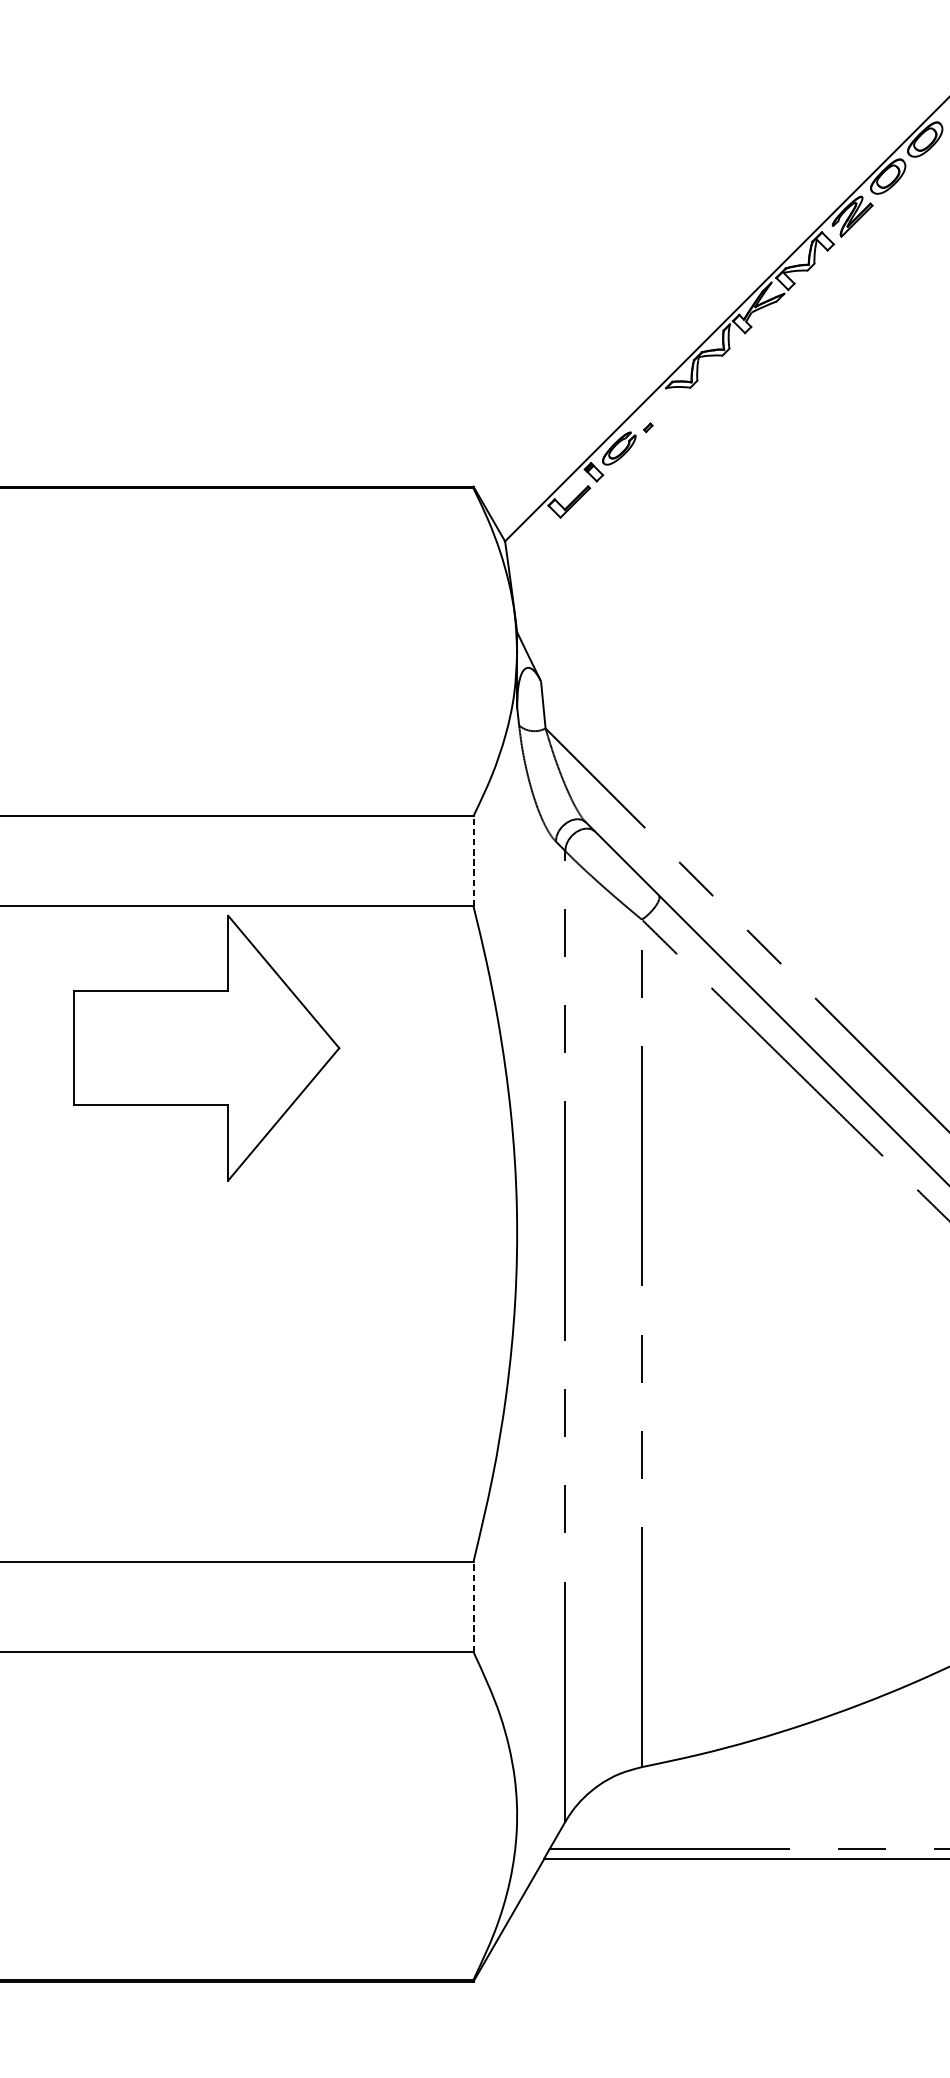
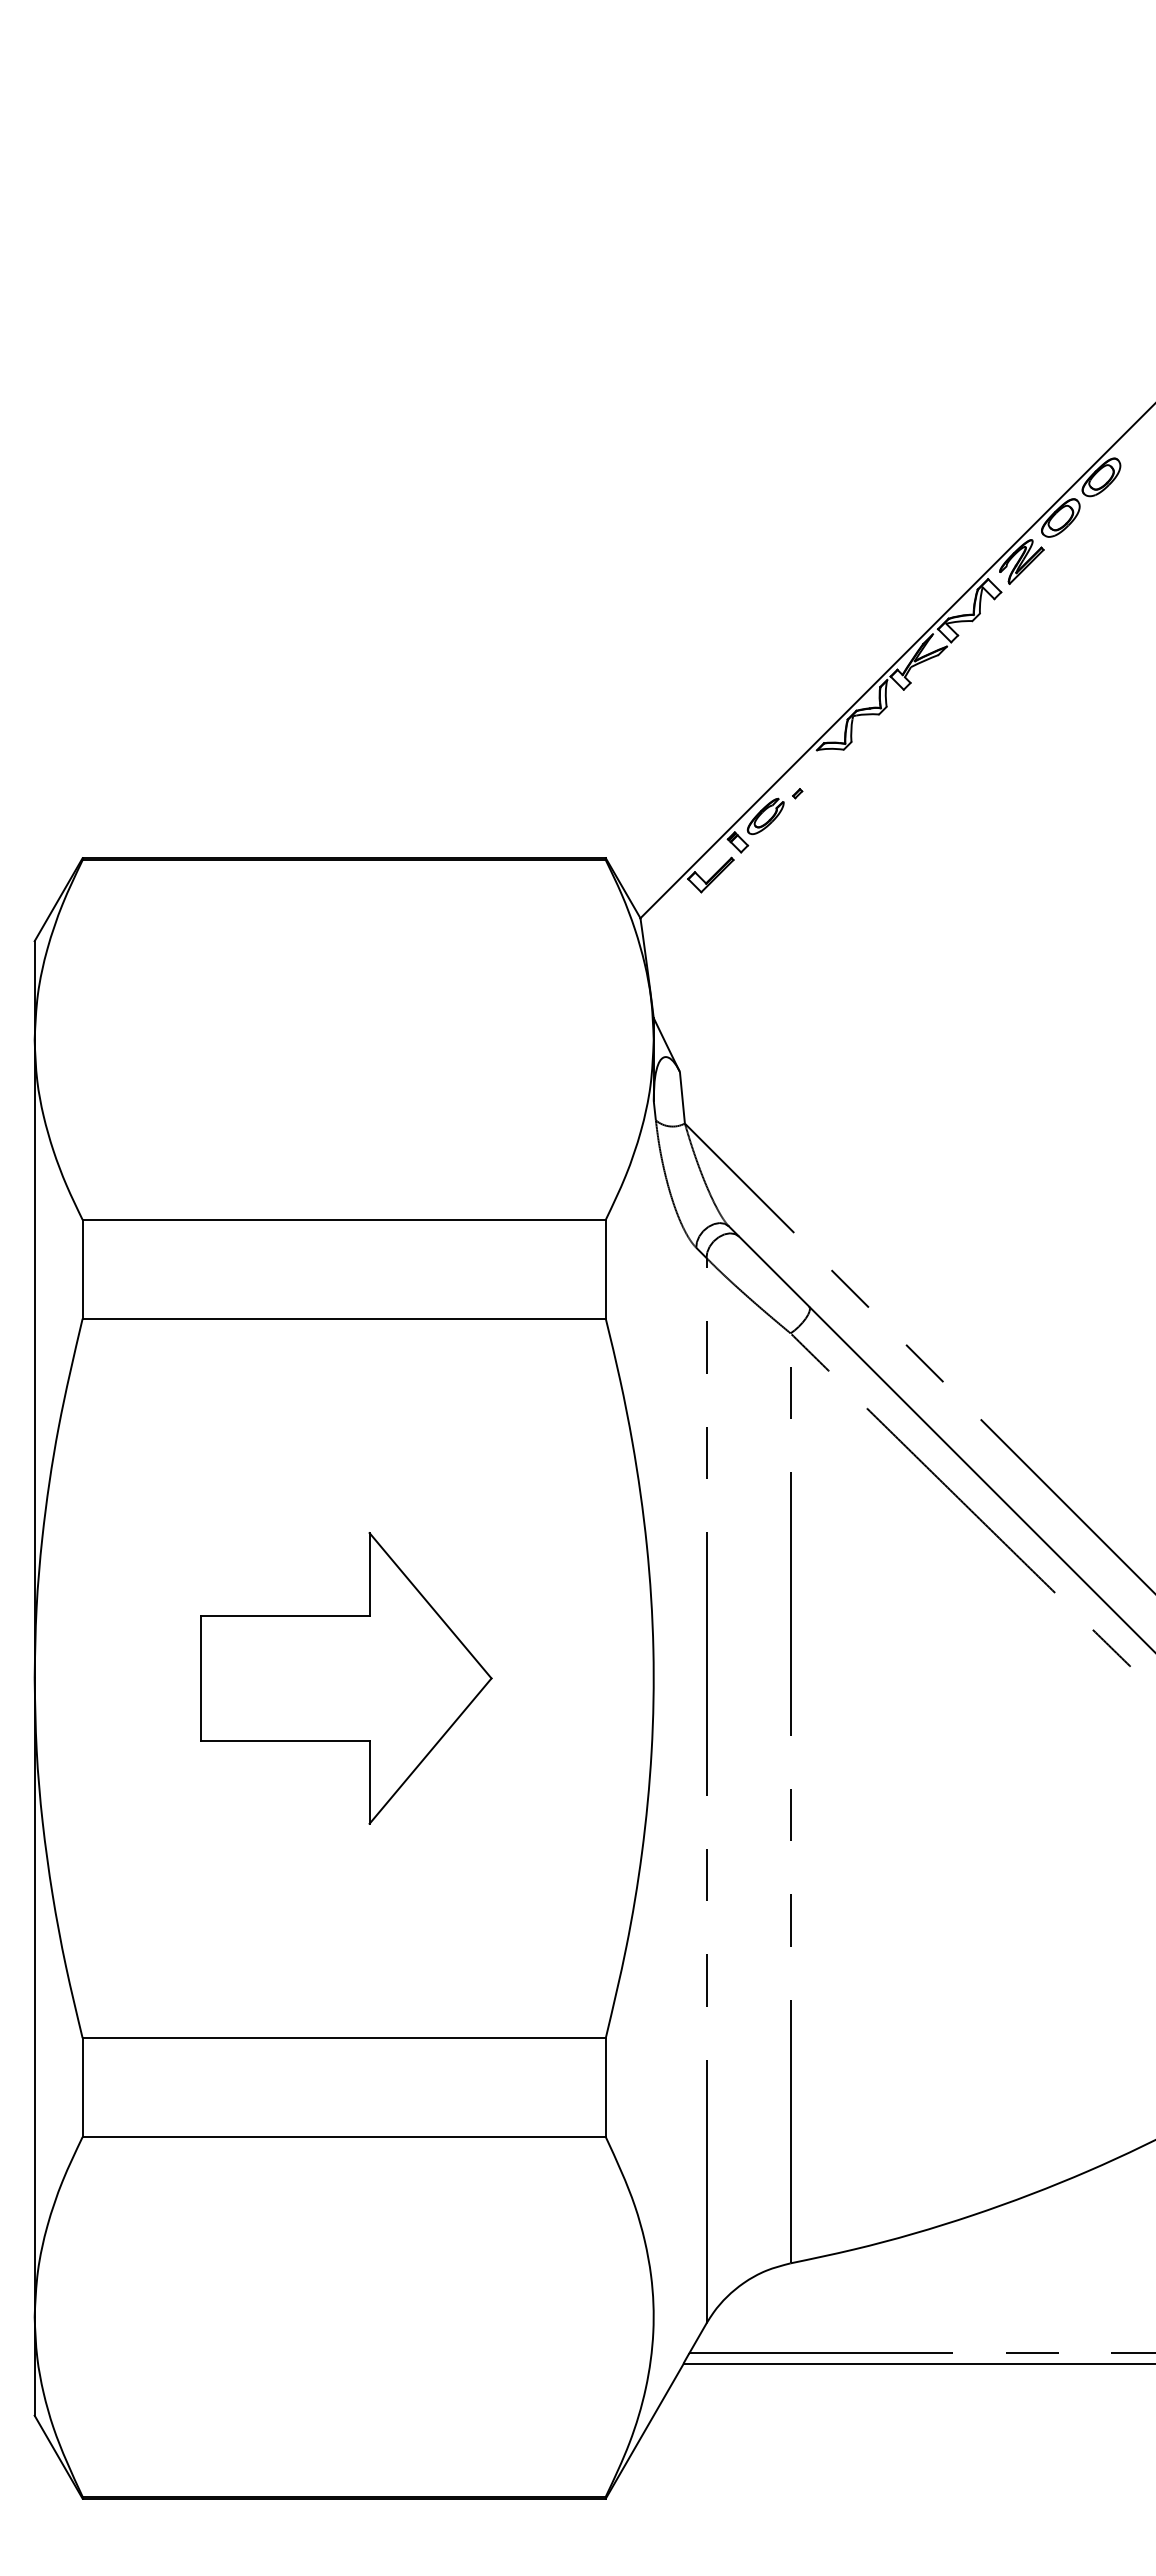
line: (473, 860) -> (605, 1268), dashed -> solid
part: (207, 1048) -> (346, 1678), moved
line: (473, 1606) -> (605, 2087), dashed -> solid

